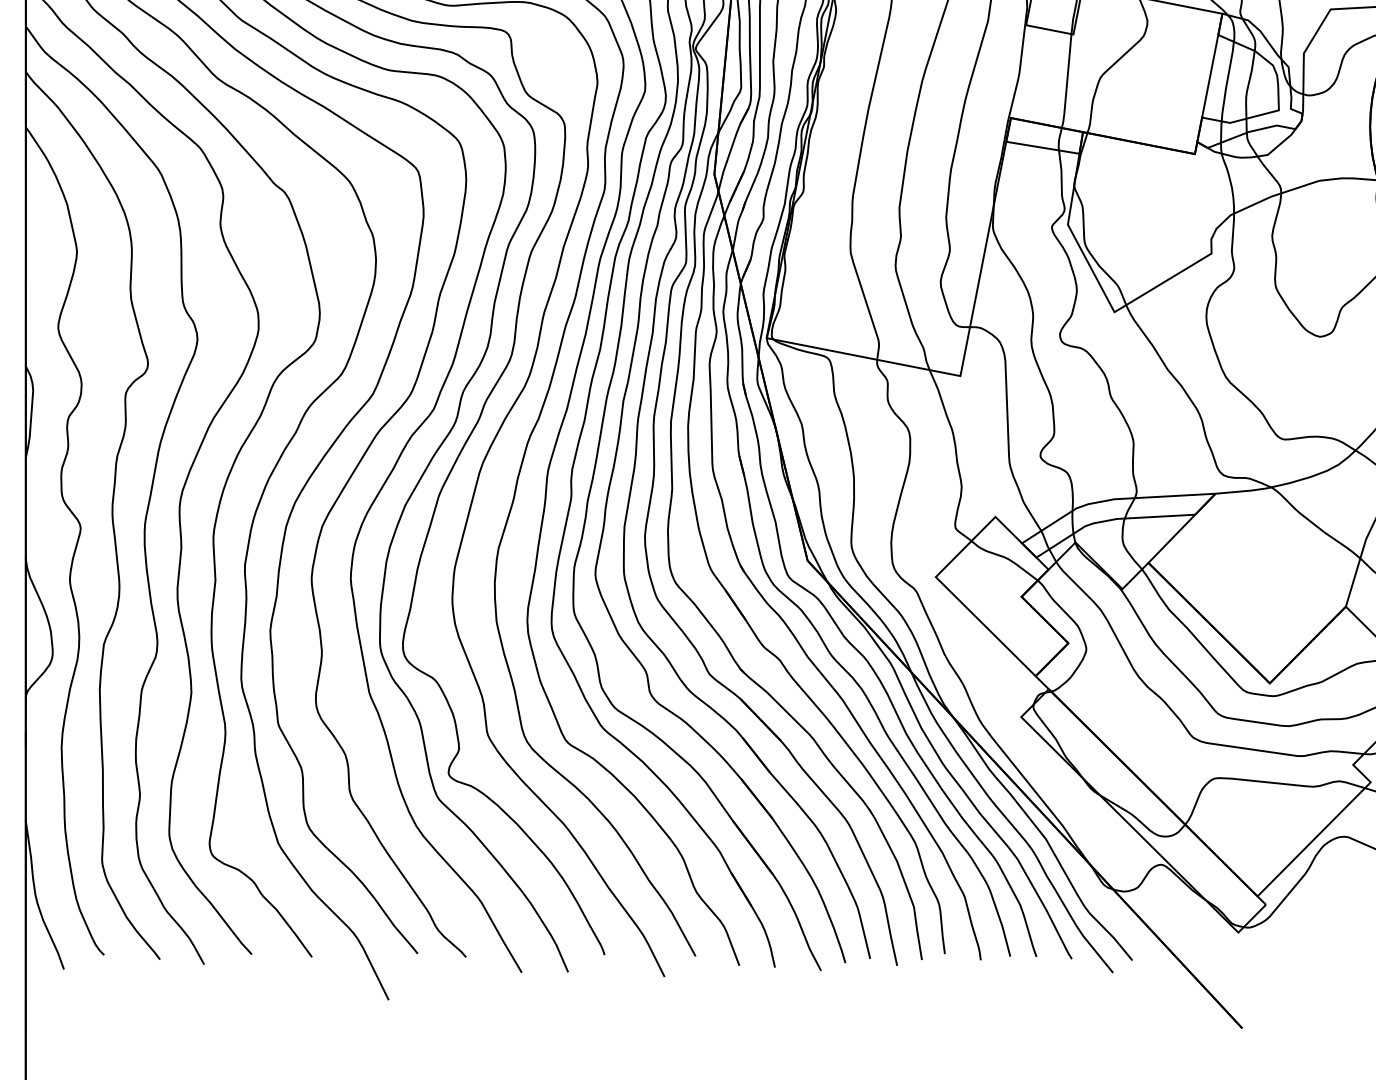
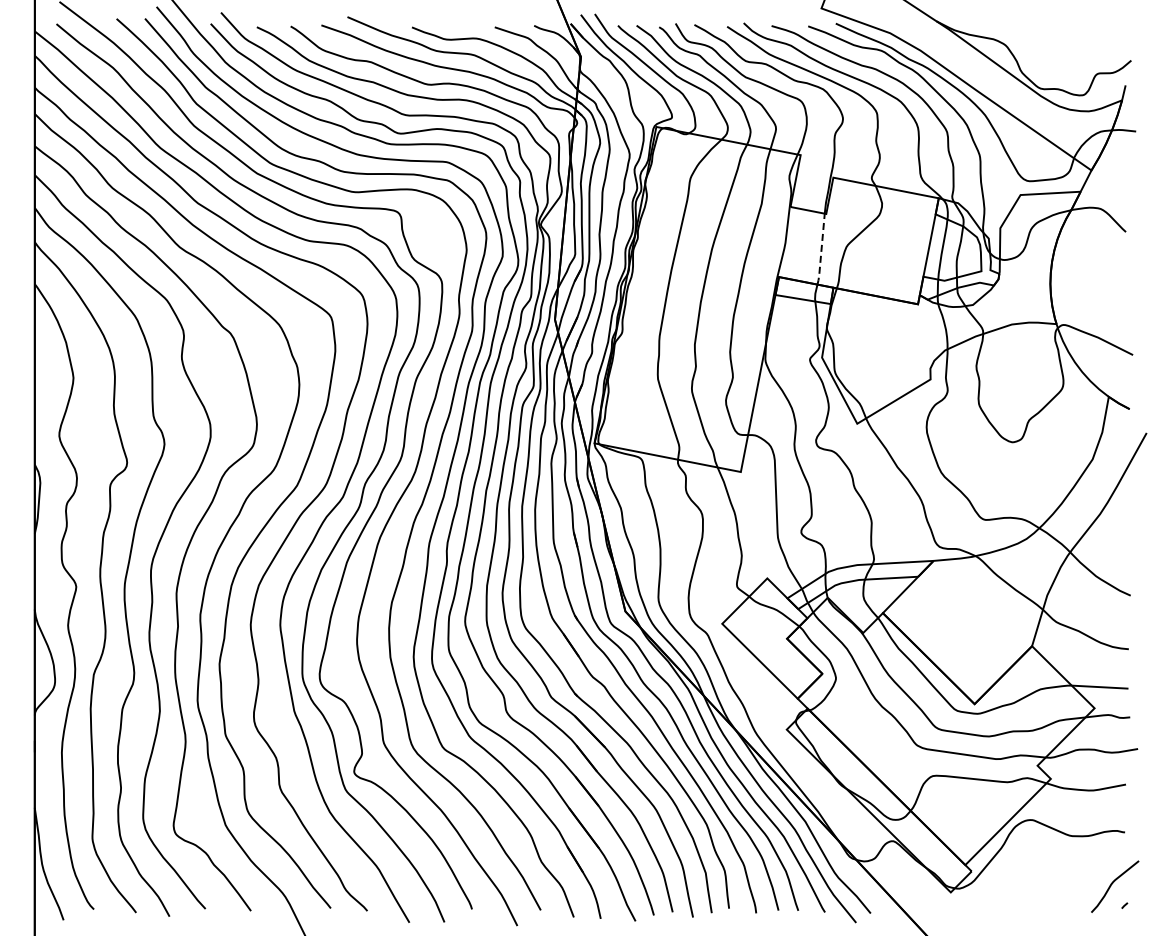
line: (1067, 82) -> (821, 250), solid -> dashed

